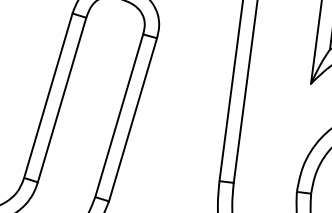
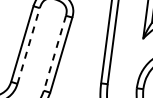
line: (61, 98) -> (28, 45), solid -> dashed
line: (118, 116) -> (54, 53), solid -> dashed

